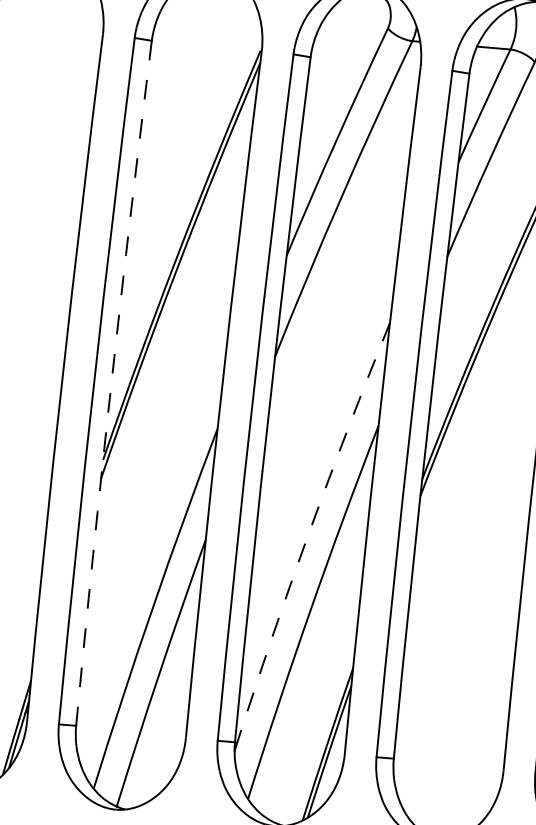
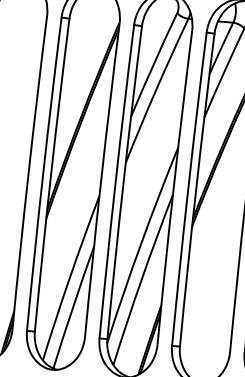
arc: (112, 384) -> (51, 175), dashed -> solid
arc: (309, 530) -> (141, 242), dashed -> solid

